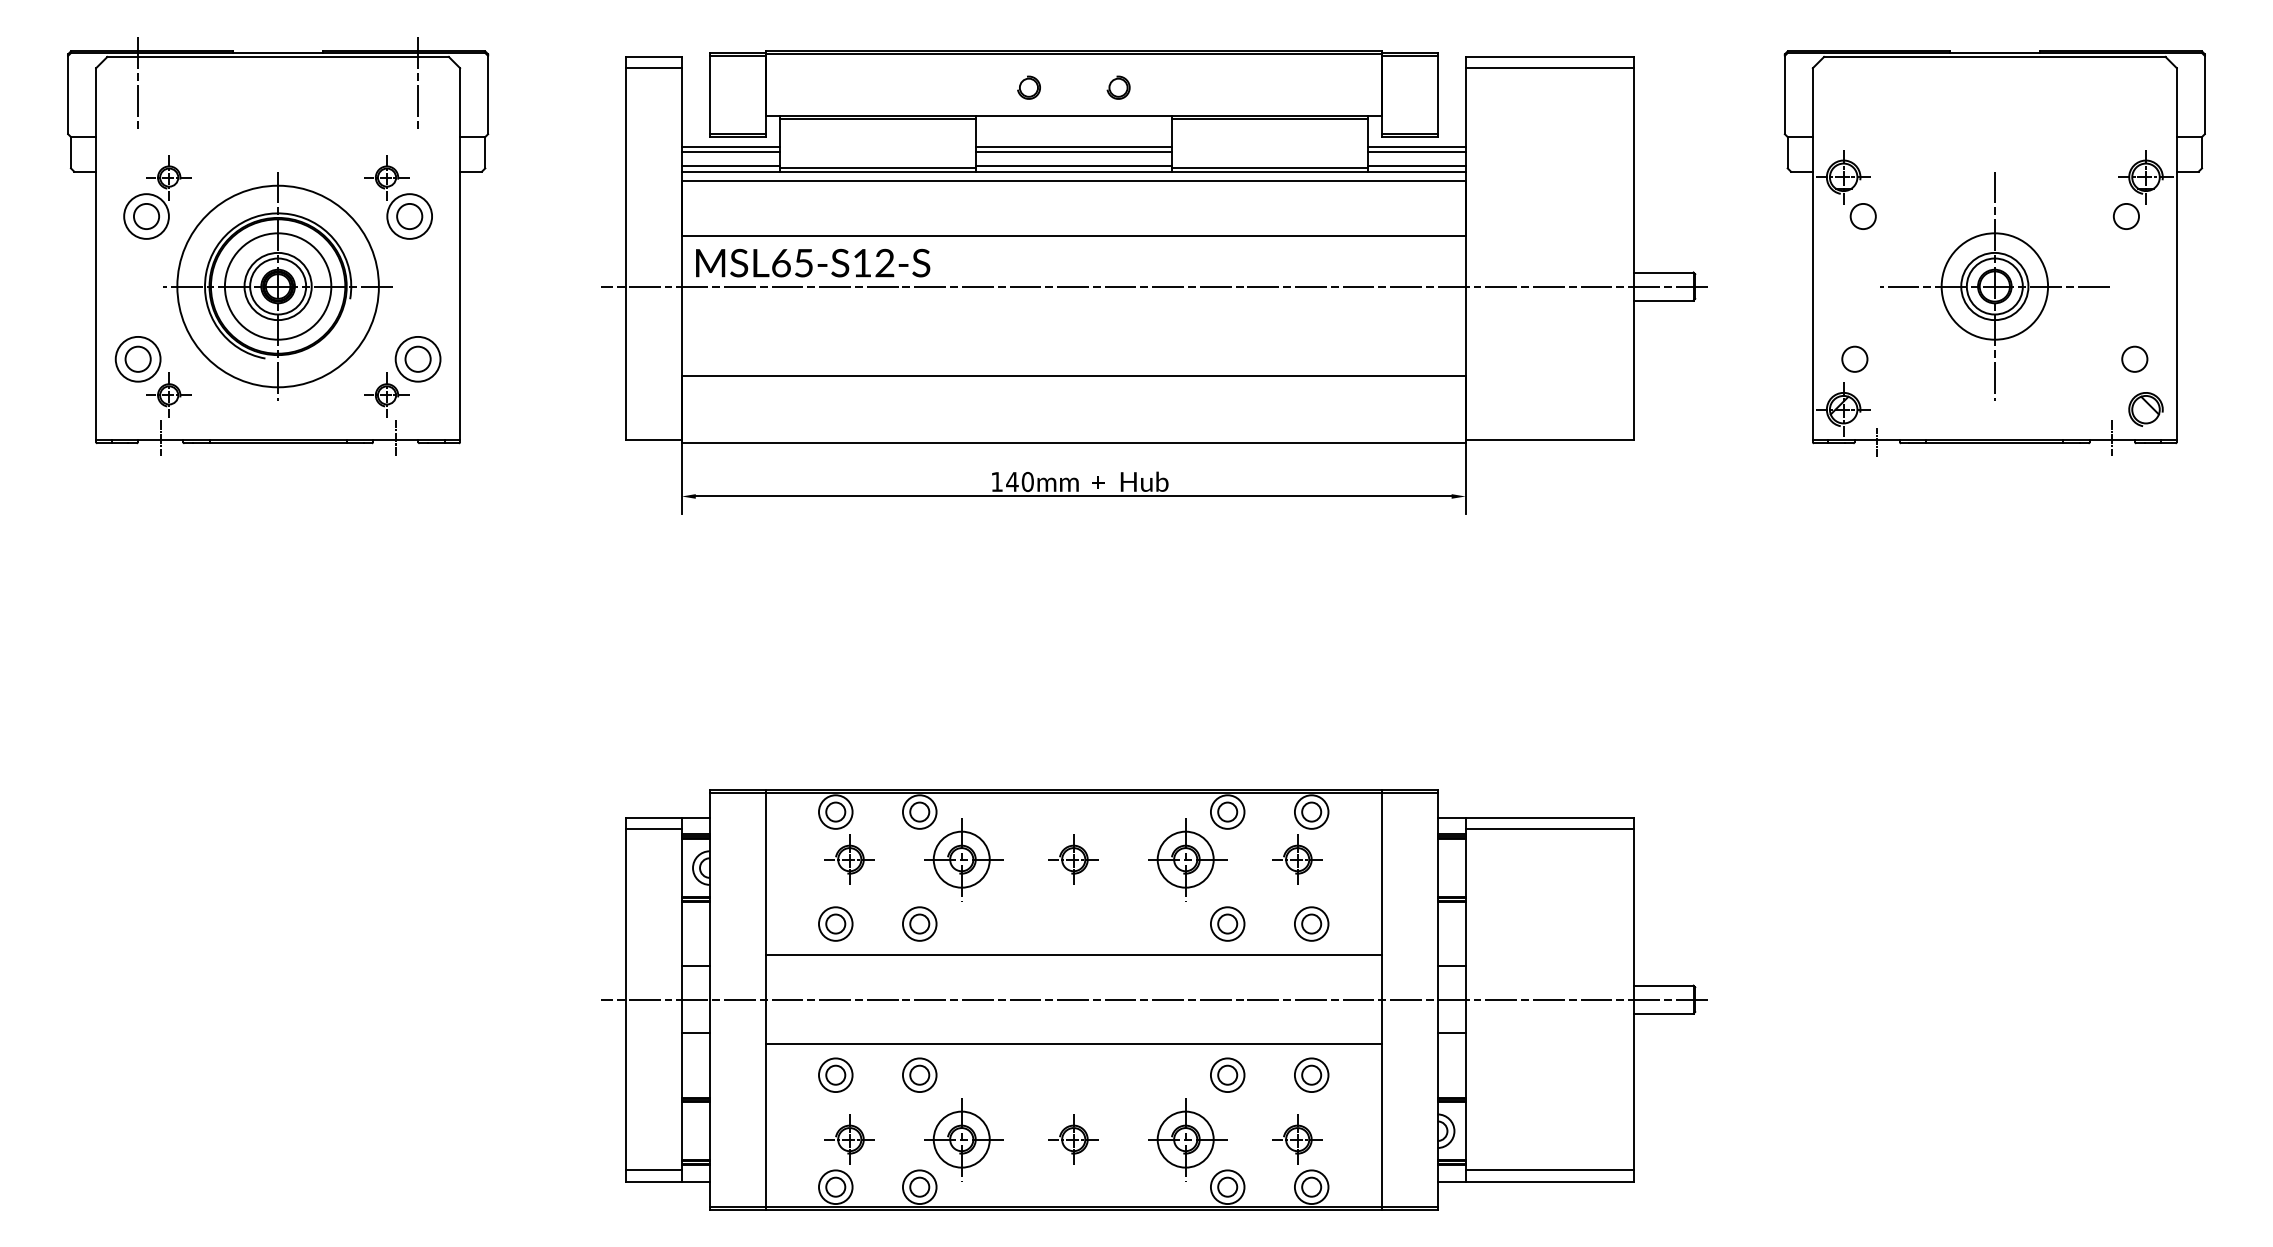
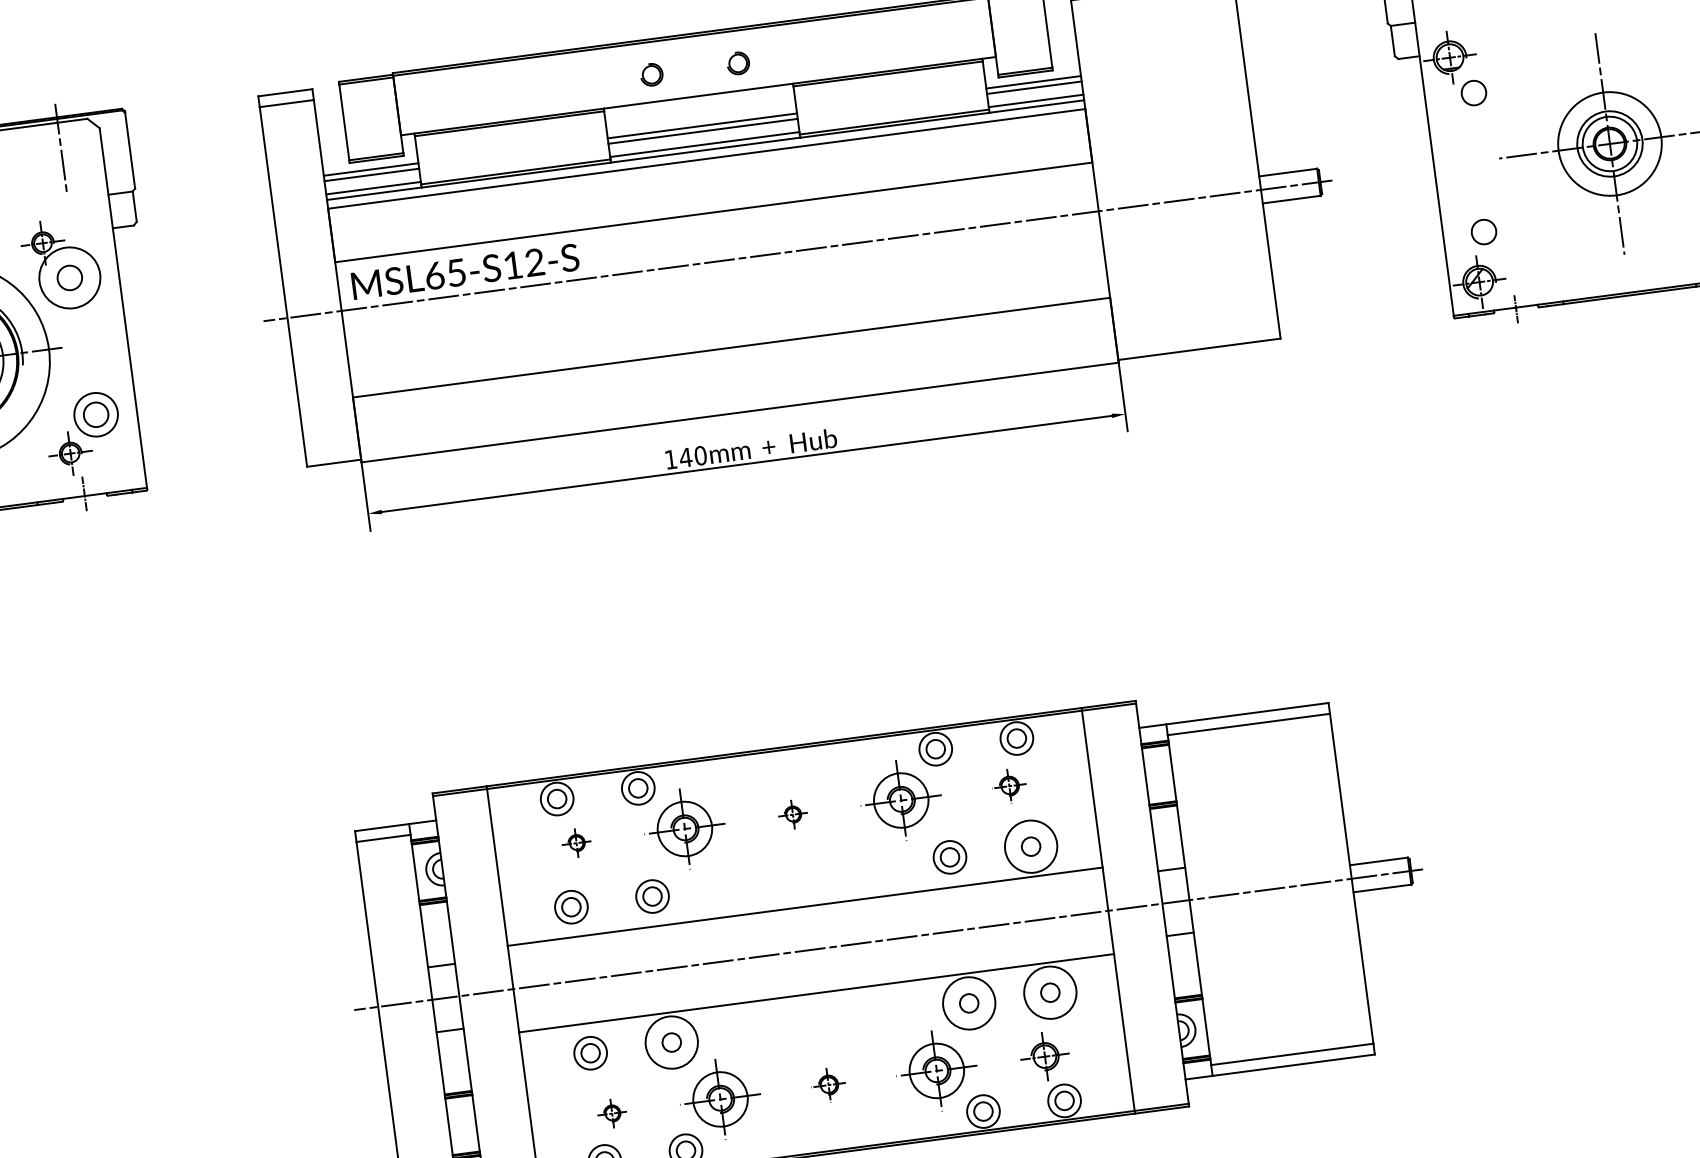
circle: (409, 216) -> (69, 277), size x1.4
part: (849, 859) -> (576, 843), size x0.6
part: (1073, 859) -> (792, 814), size x0.6
part: (1297, 859) -> (1009, 786), size x0.7
circle: (1311, 923) -> (1030, 846), size x1.6
circle: (919, 1075) -> (671, 1042), size x1.6
circle: (1227, 1075) -> (969, 1003), size x1.6
circle: (1311, 1075) -> (1050, 993), size x1.6
part: (849, 1139) -> (612, 1113), size x0.6
part: (1073, 1139) -> (828, 1085), size x0.7

